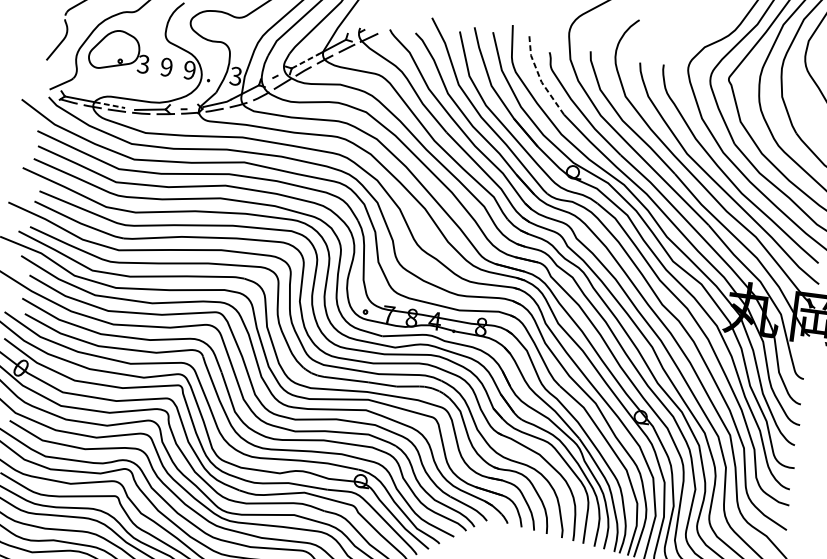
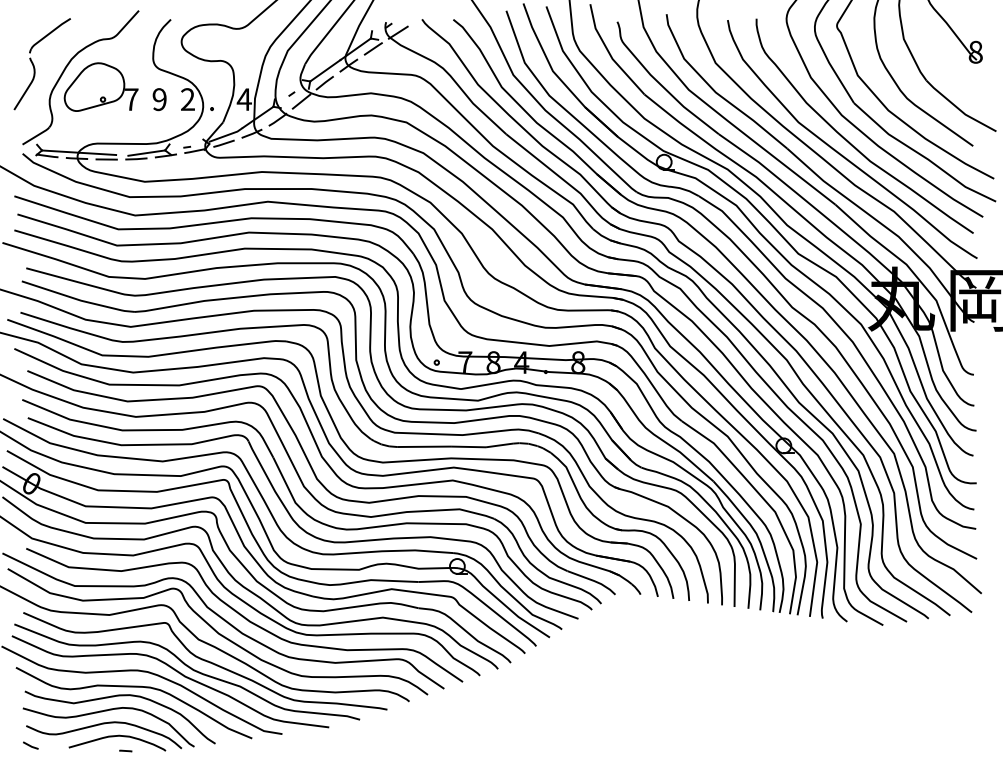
line: (305, 61) -> (325, 70), dashed -> solid
text: (143, 64) -> (131, 99), 3 -> 7
text: (189, 70) -> (187, 99), 9 -> 2
text: (235, 76) -> (243, 99), 3 -> 4
line: (539, 77) -> (609, 53), dashed -> solid
line: (110, 104) -> (97, 153), dashed -> solid

